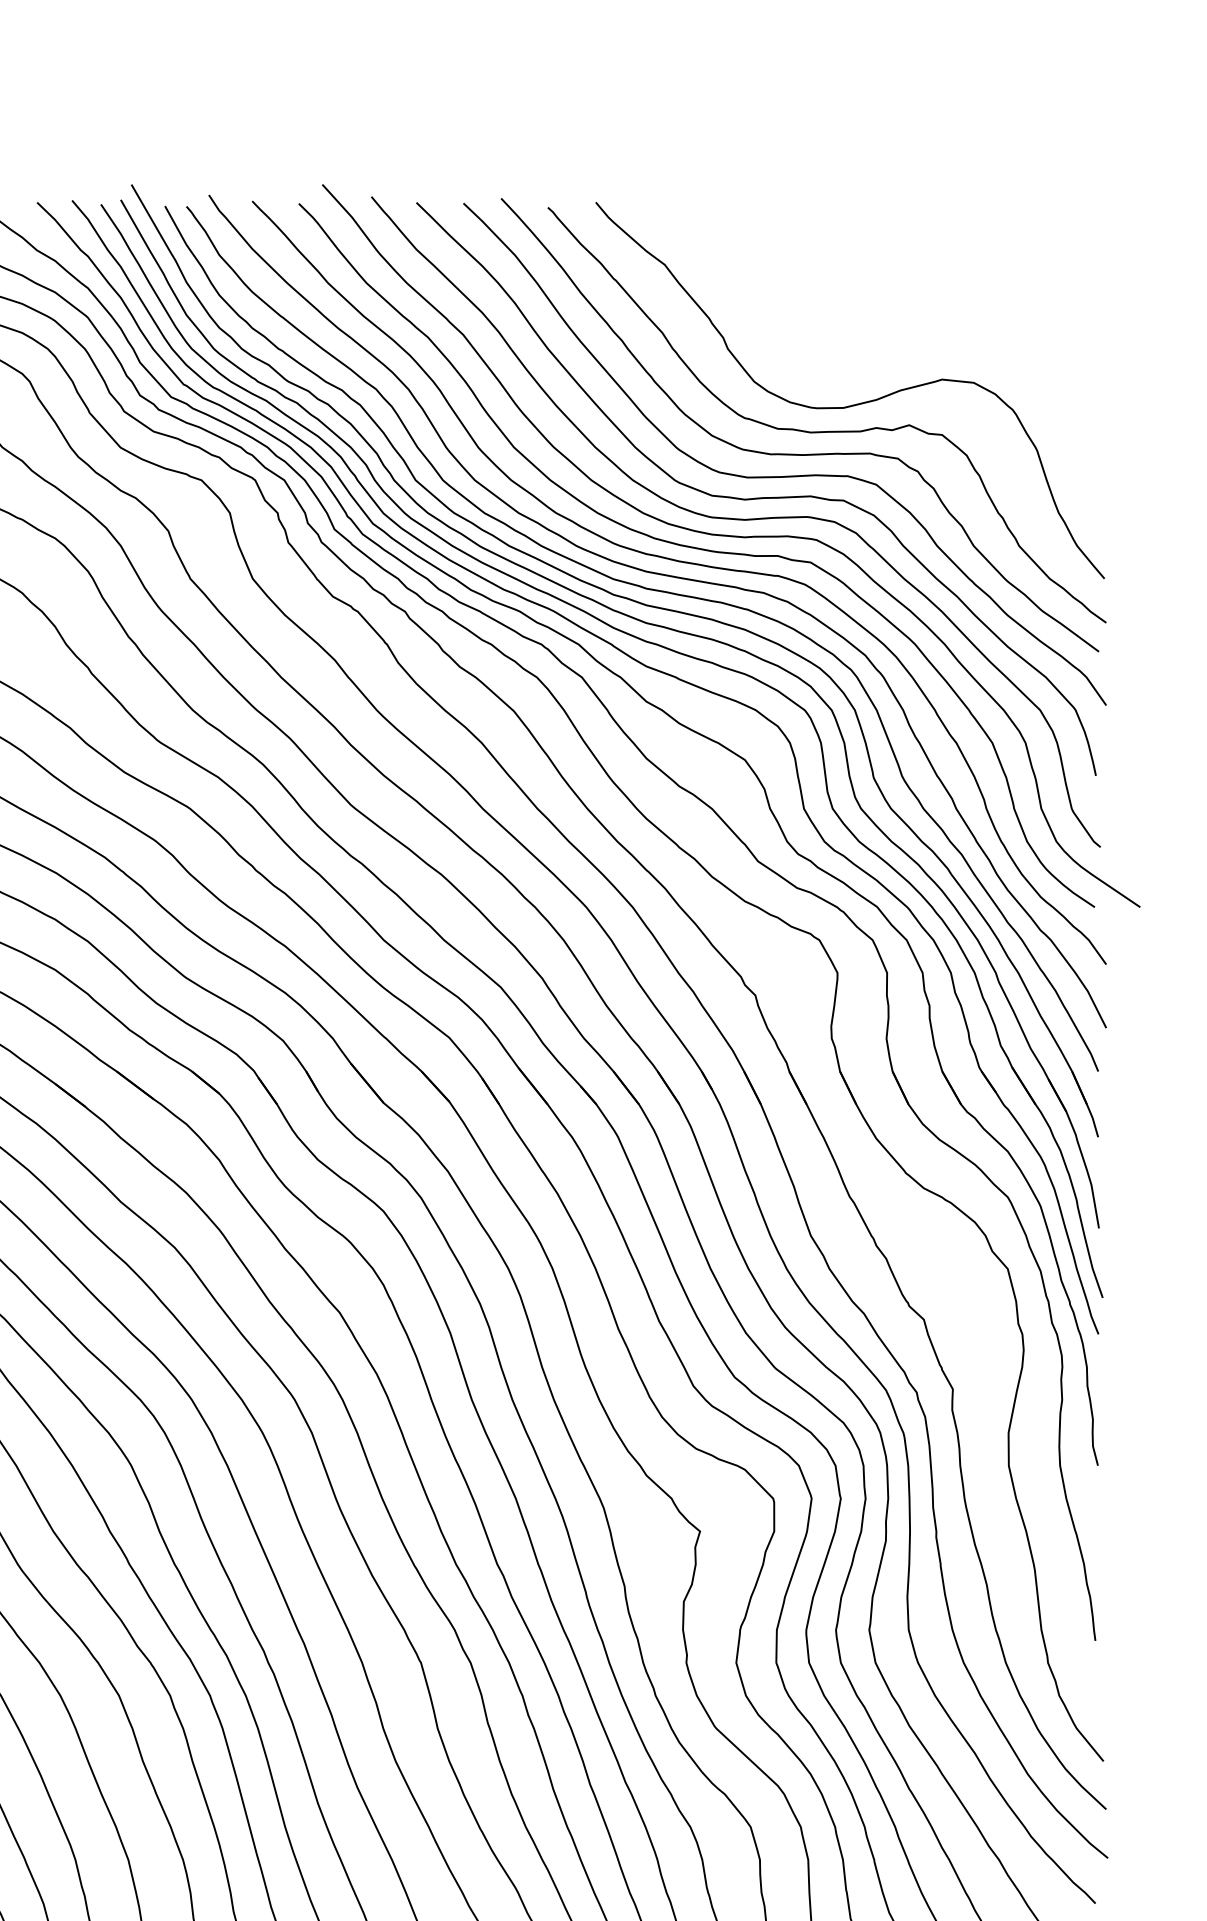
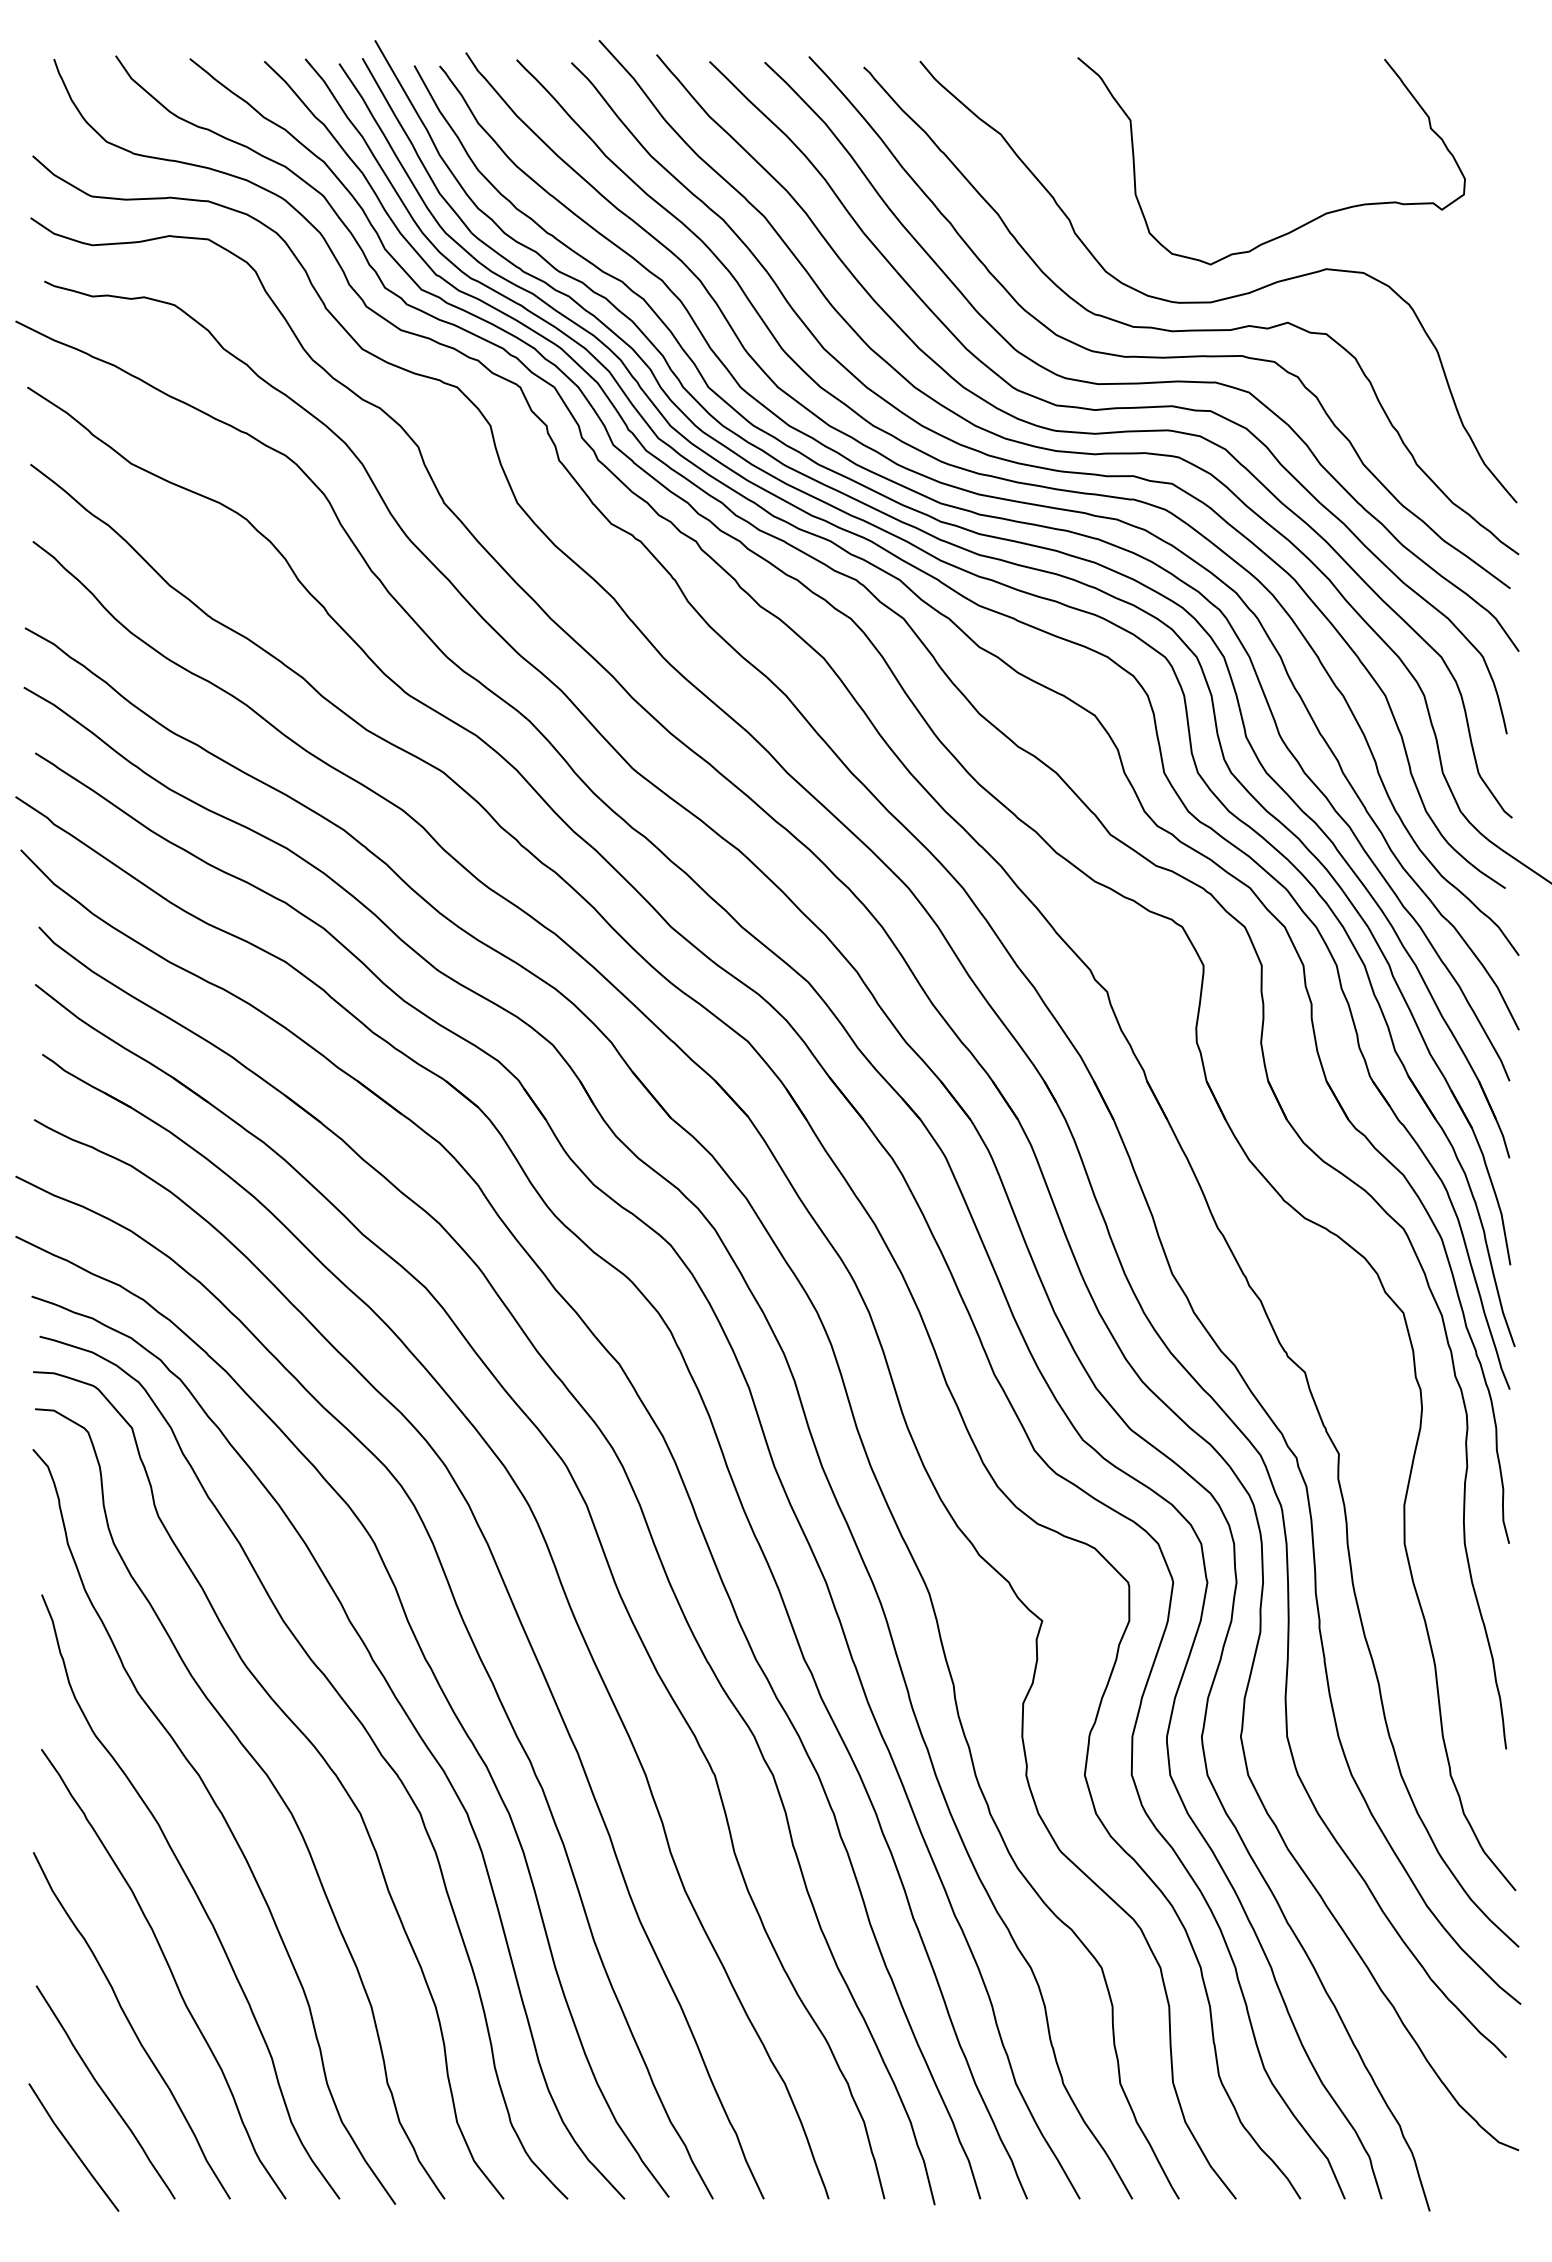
curve: (923, 340) -> (1304, 223), added

